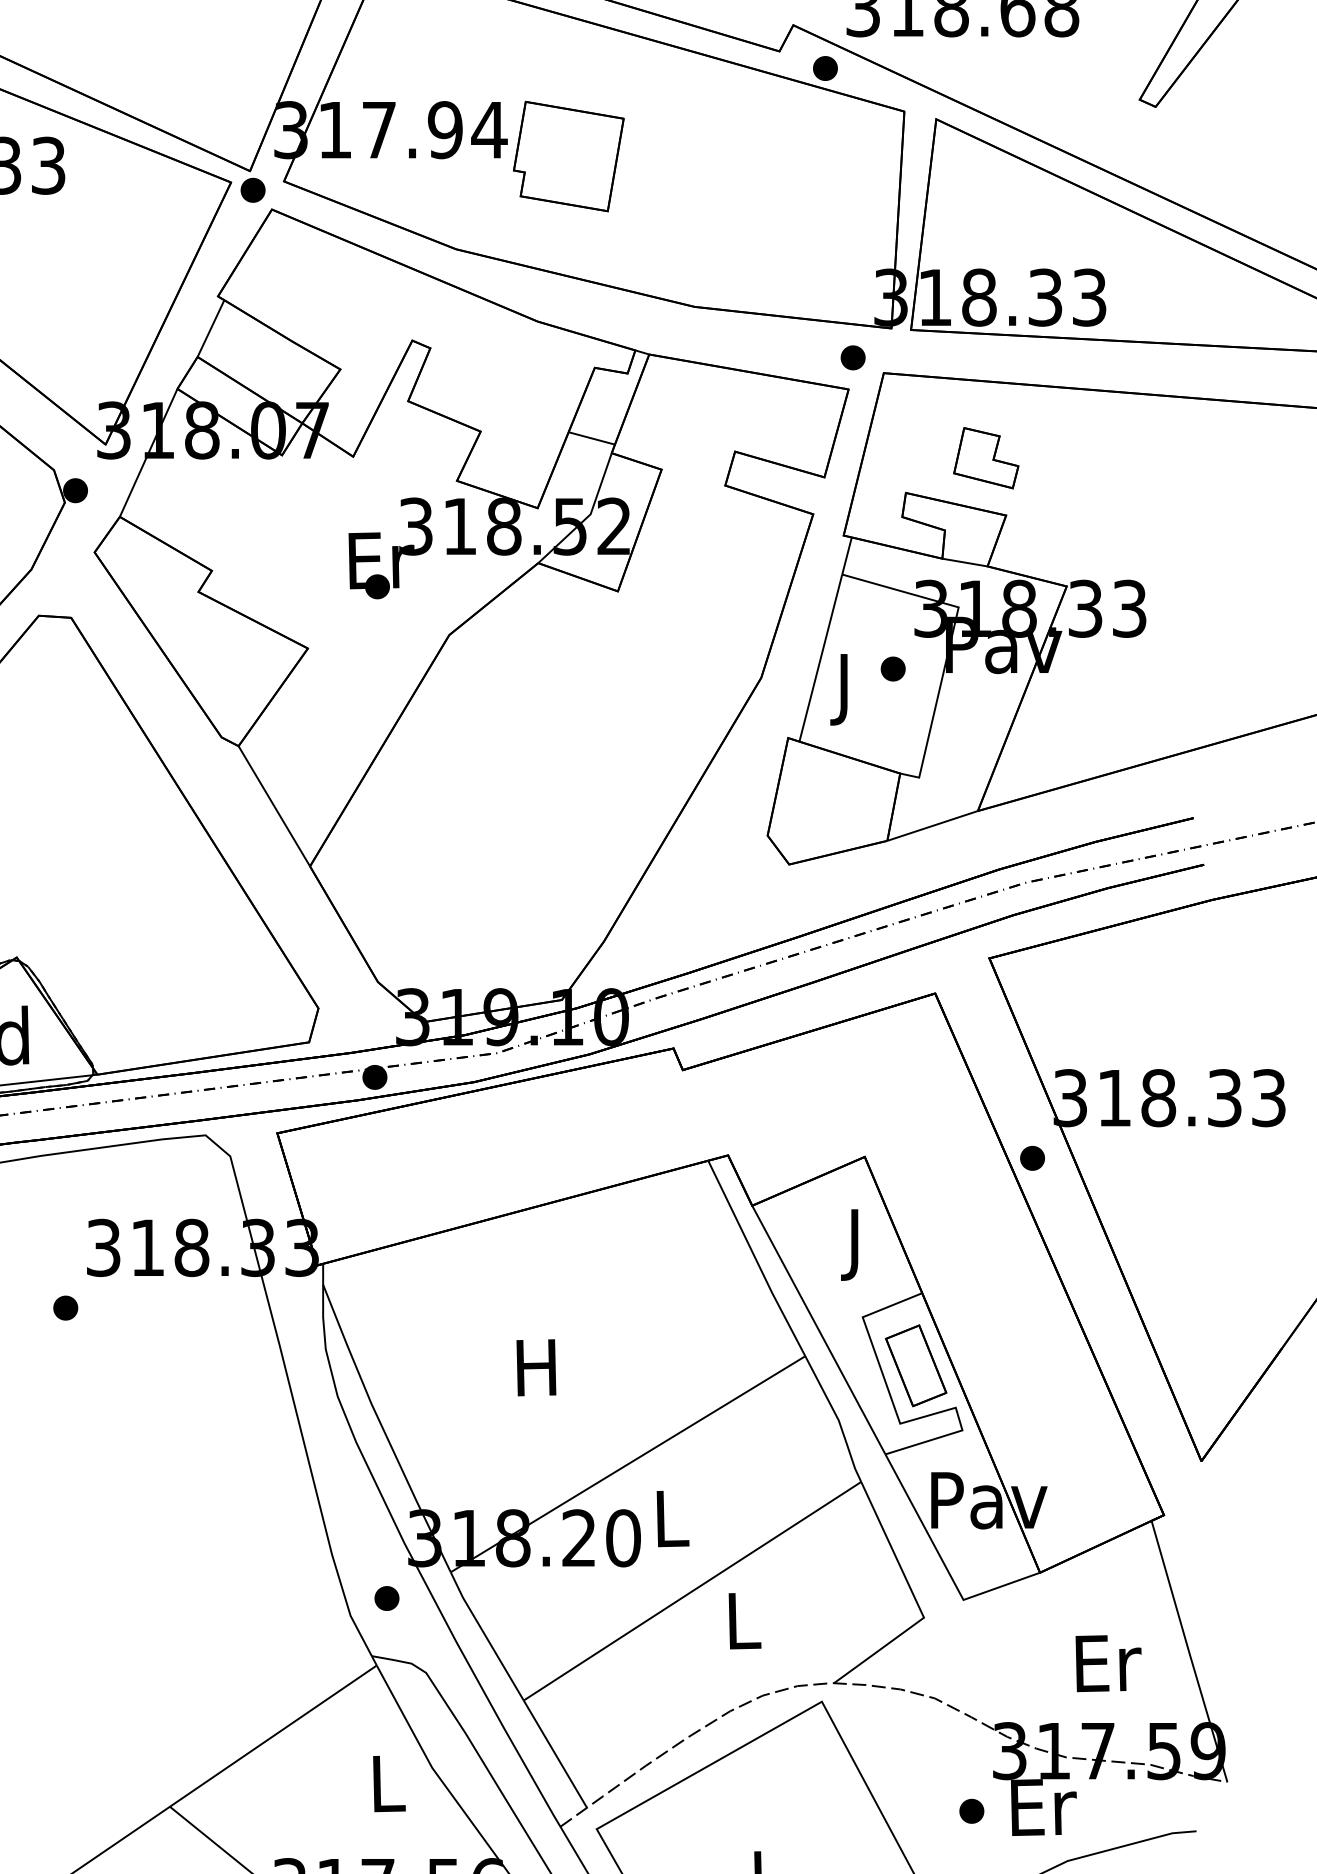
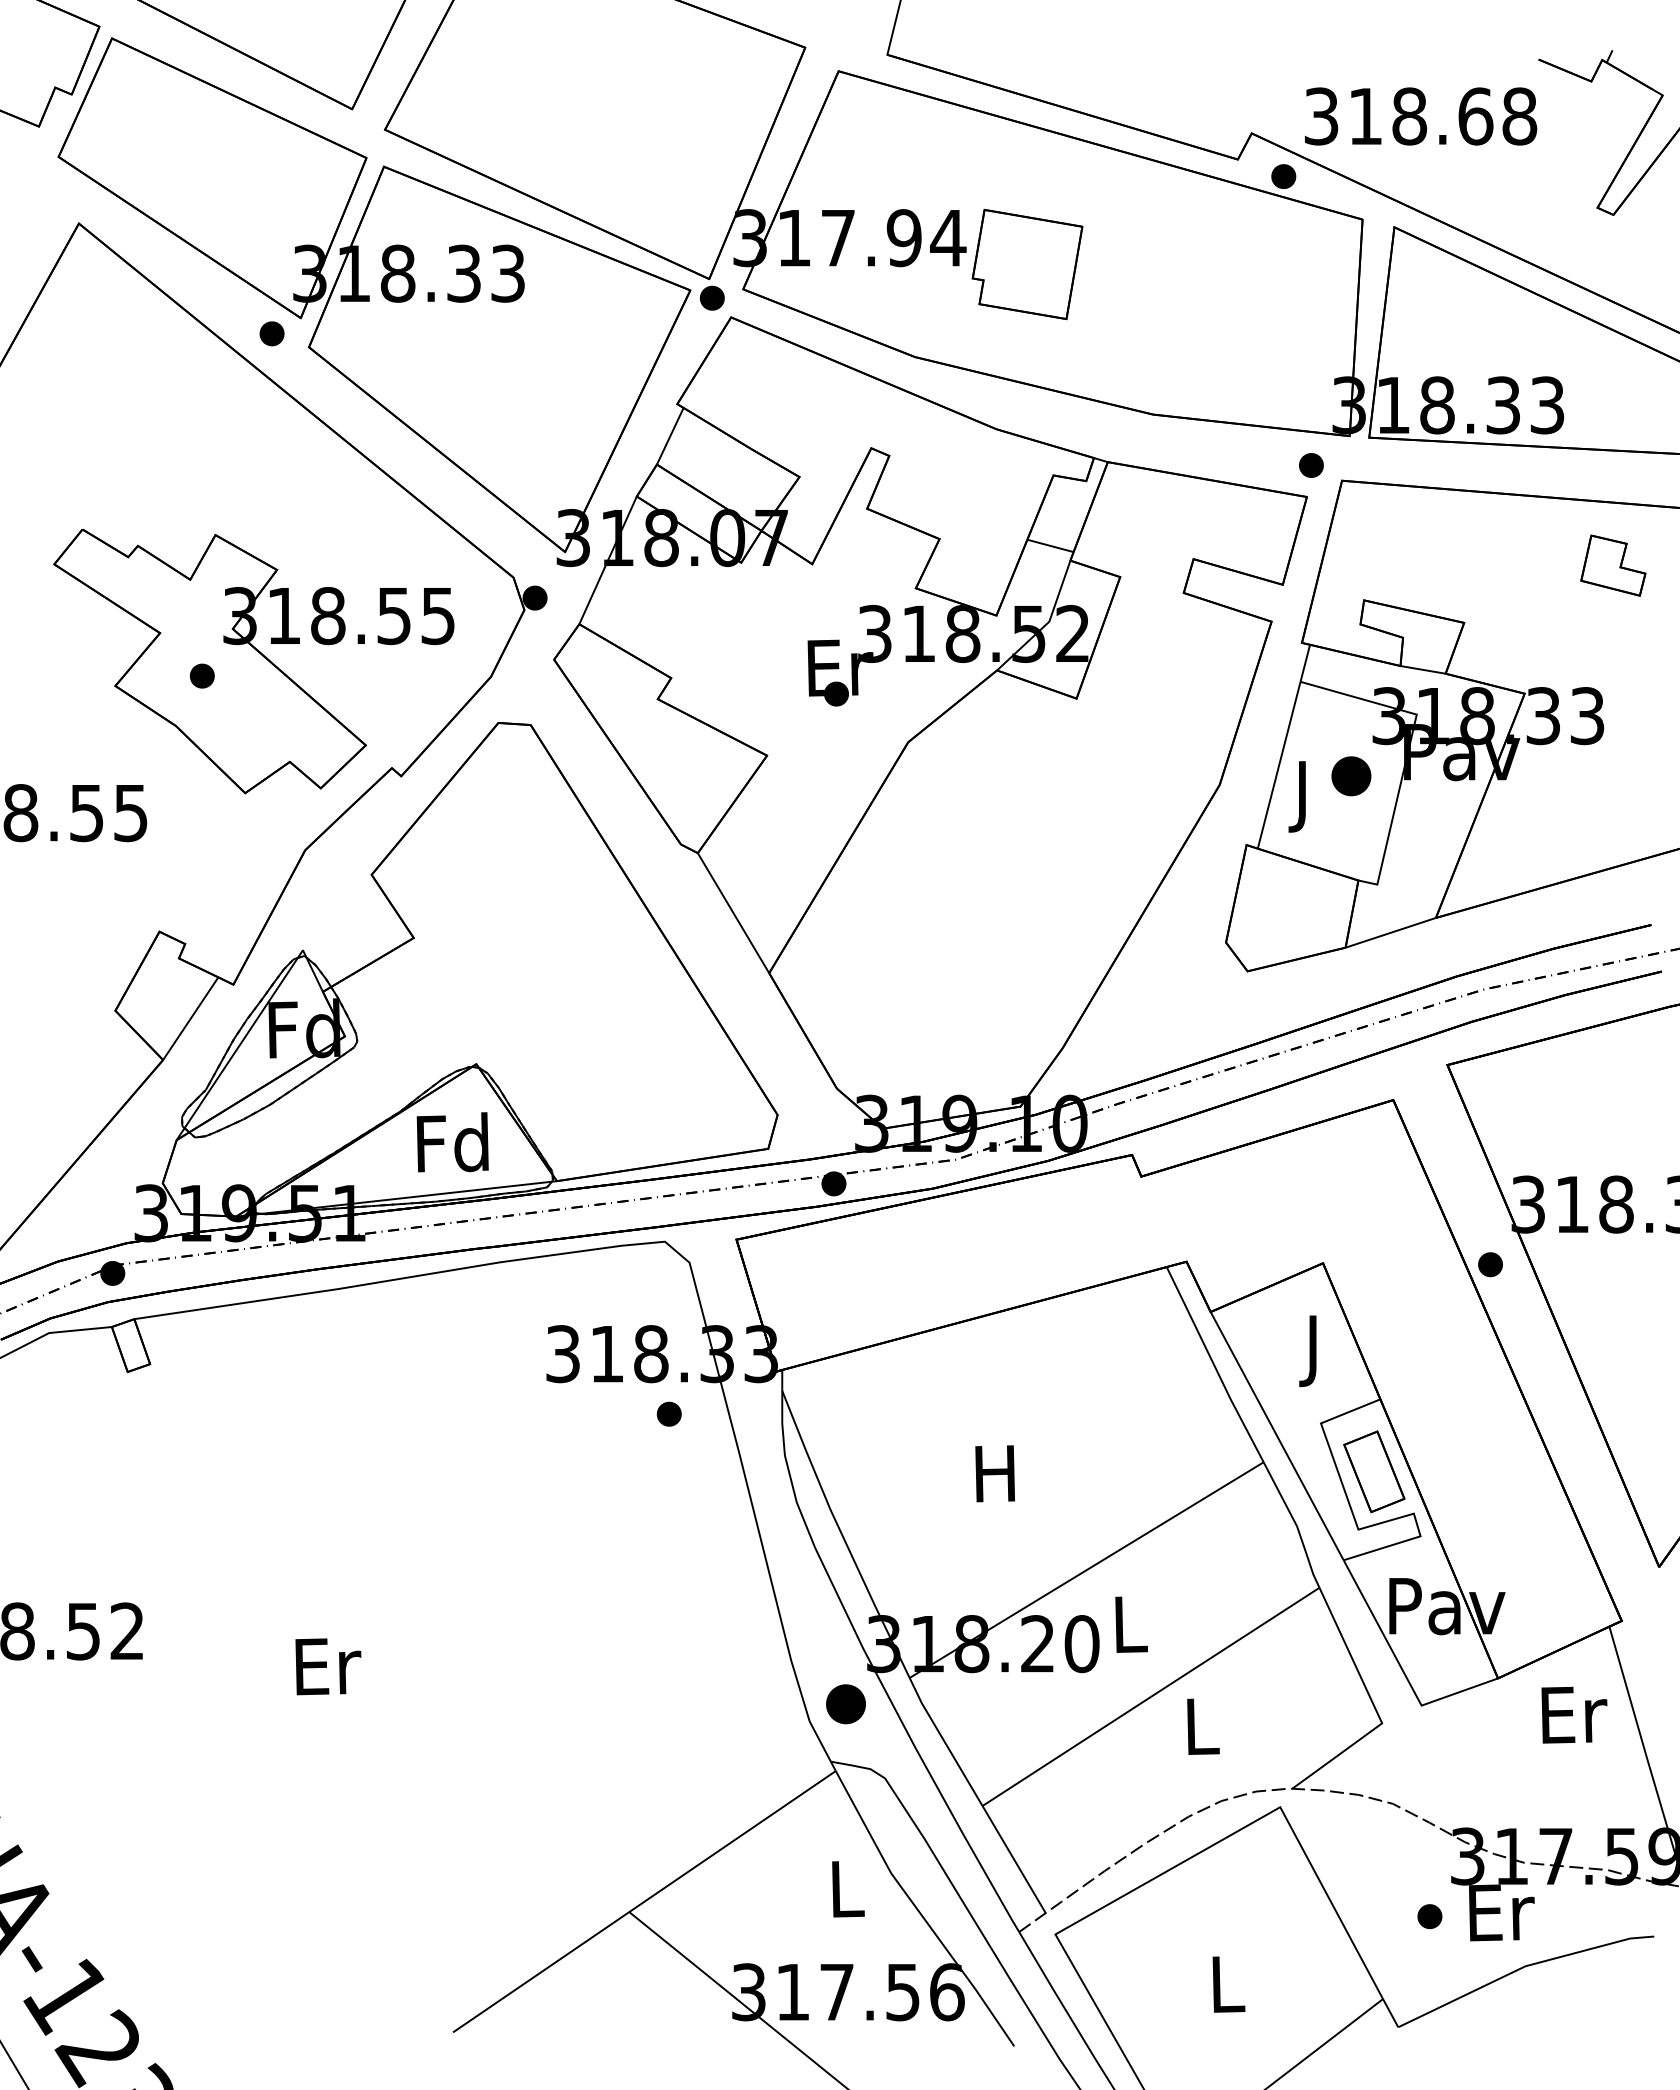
part: (986, 458) -> (1613, 565), moved
part: (893, 668) -> (1351, 775), size x1.6
part: (64, 1307) -> (668, 1413), moved
part: (386, 1597) -> (845, 1703), size x1.6
text: (1108, 1662) -> (1574, 1714), moved

